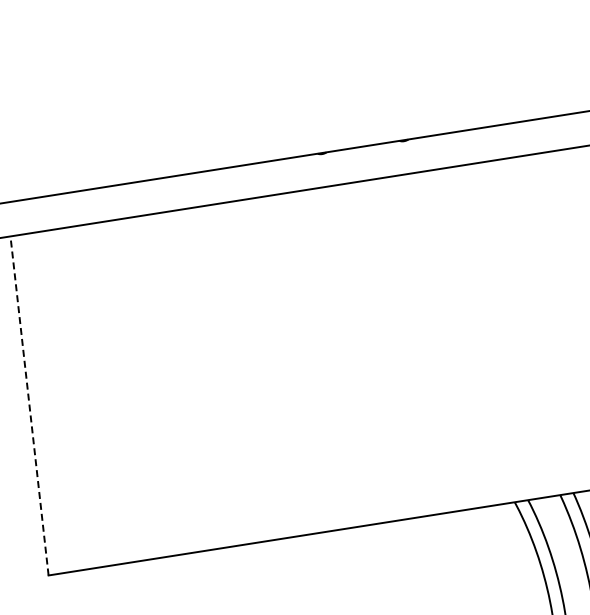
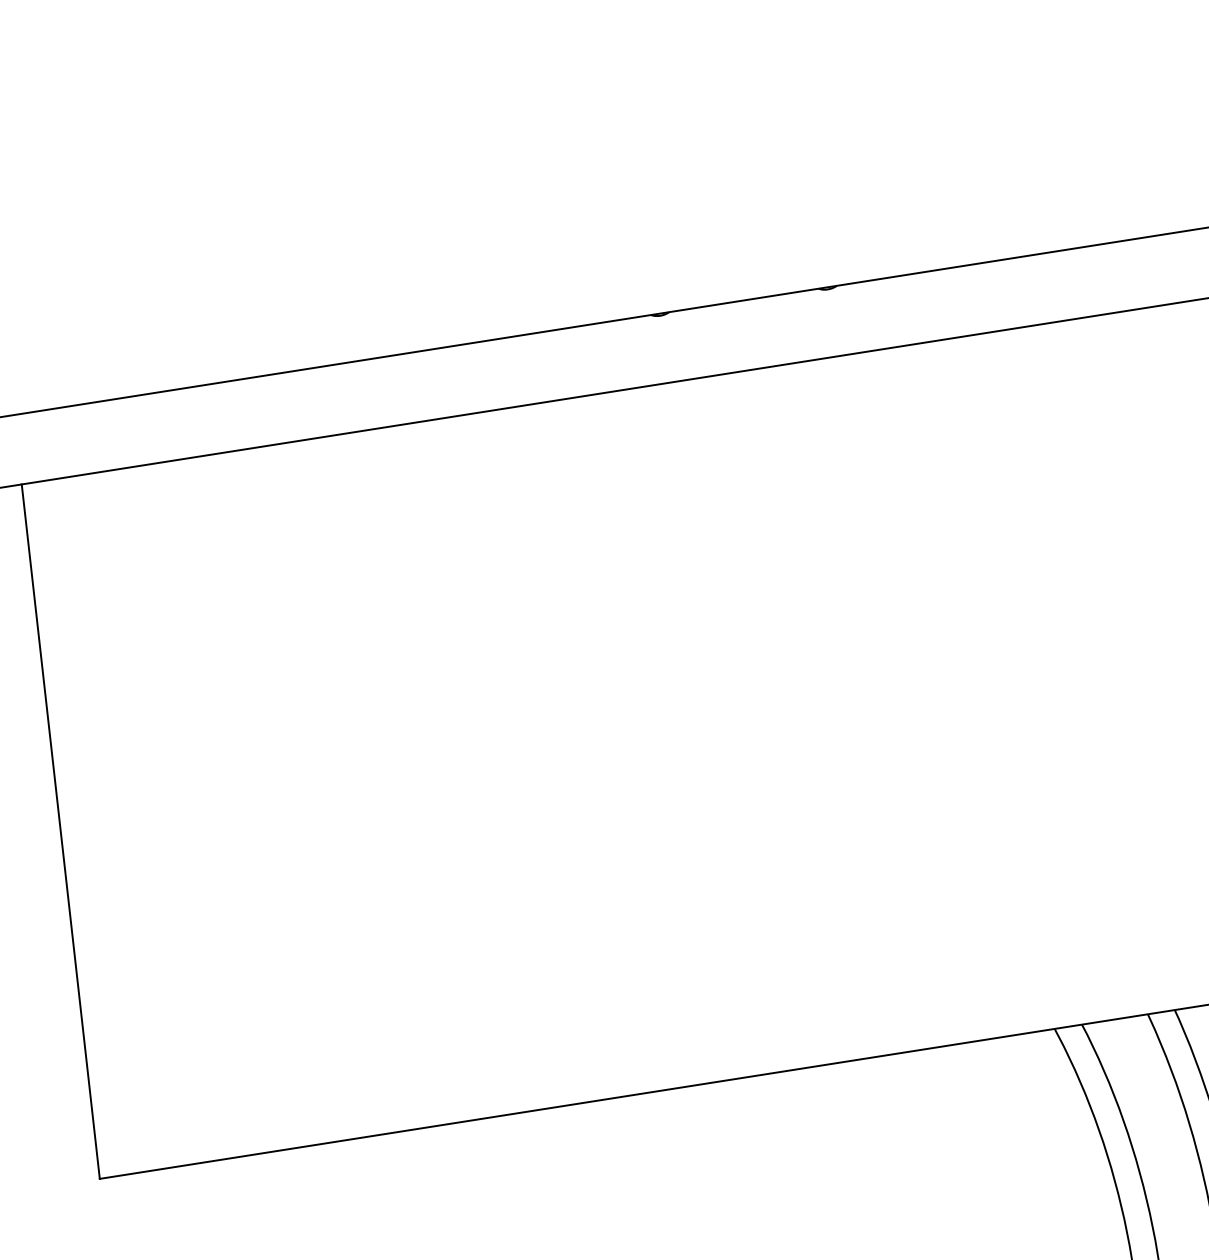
line: (29, 405) -> (60, 830), dashed -> solid

